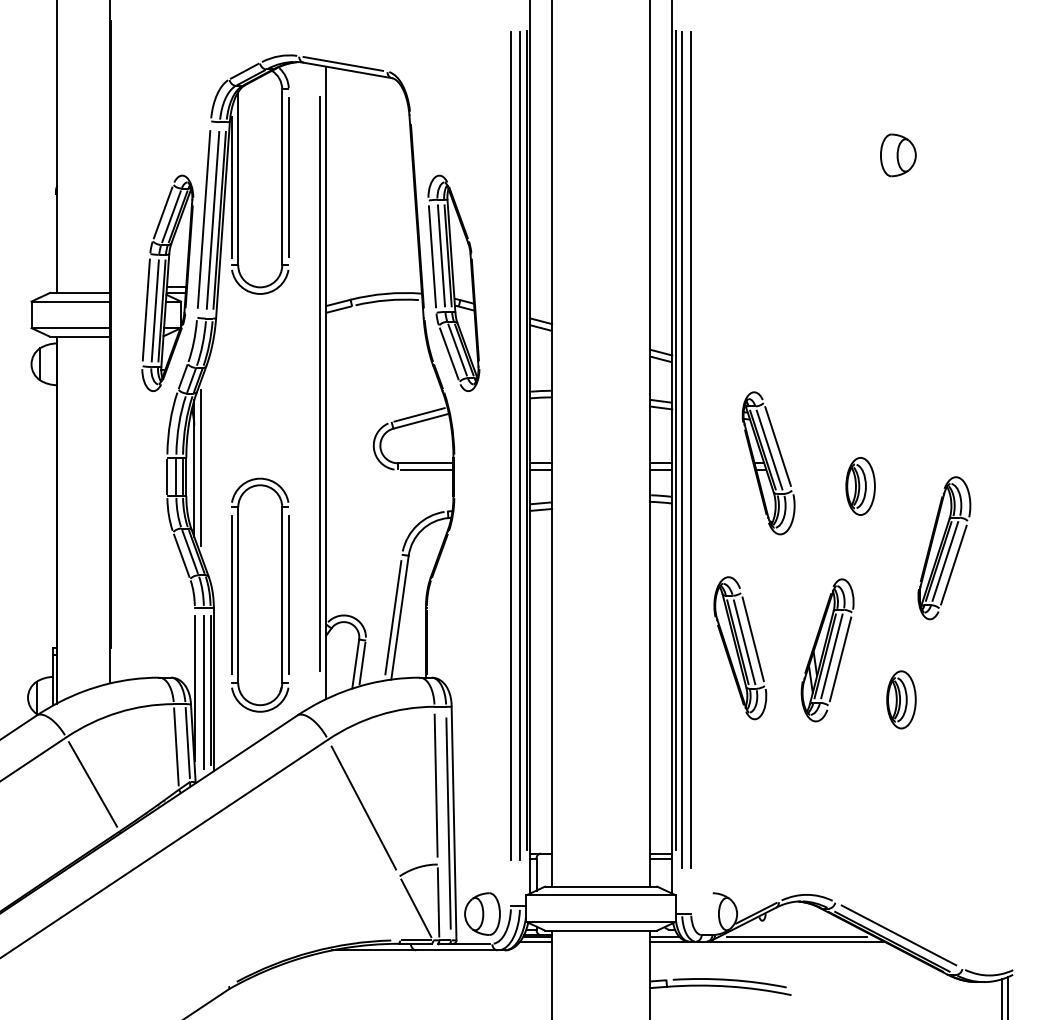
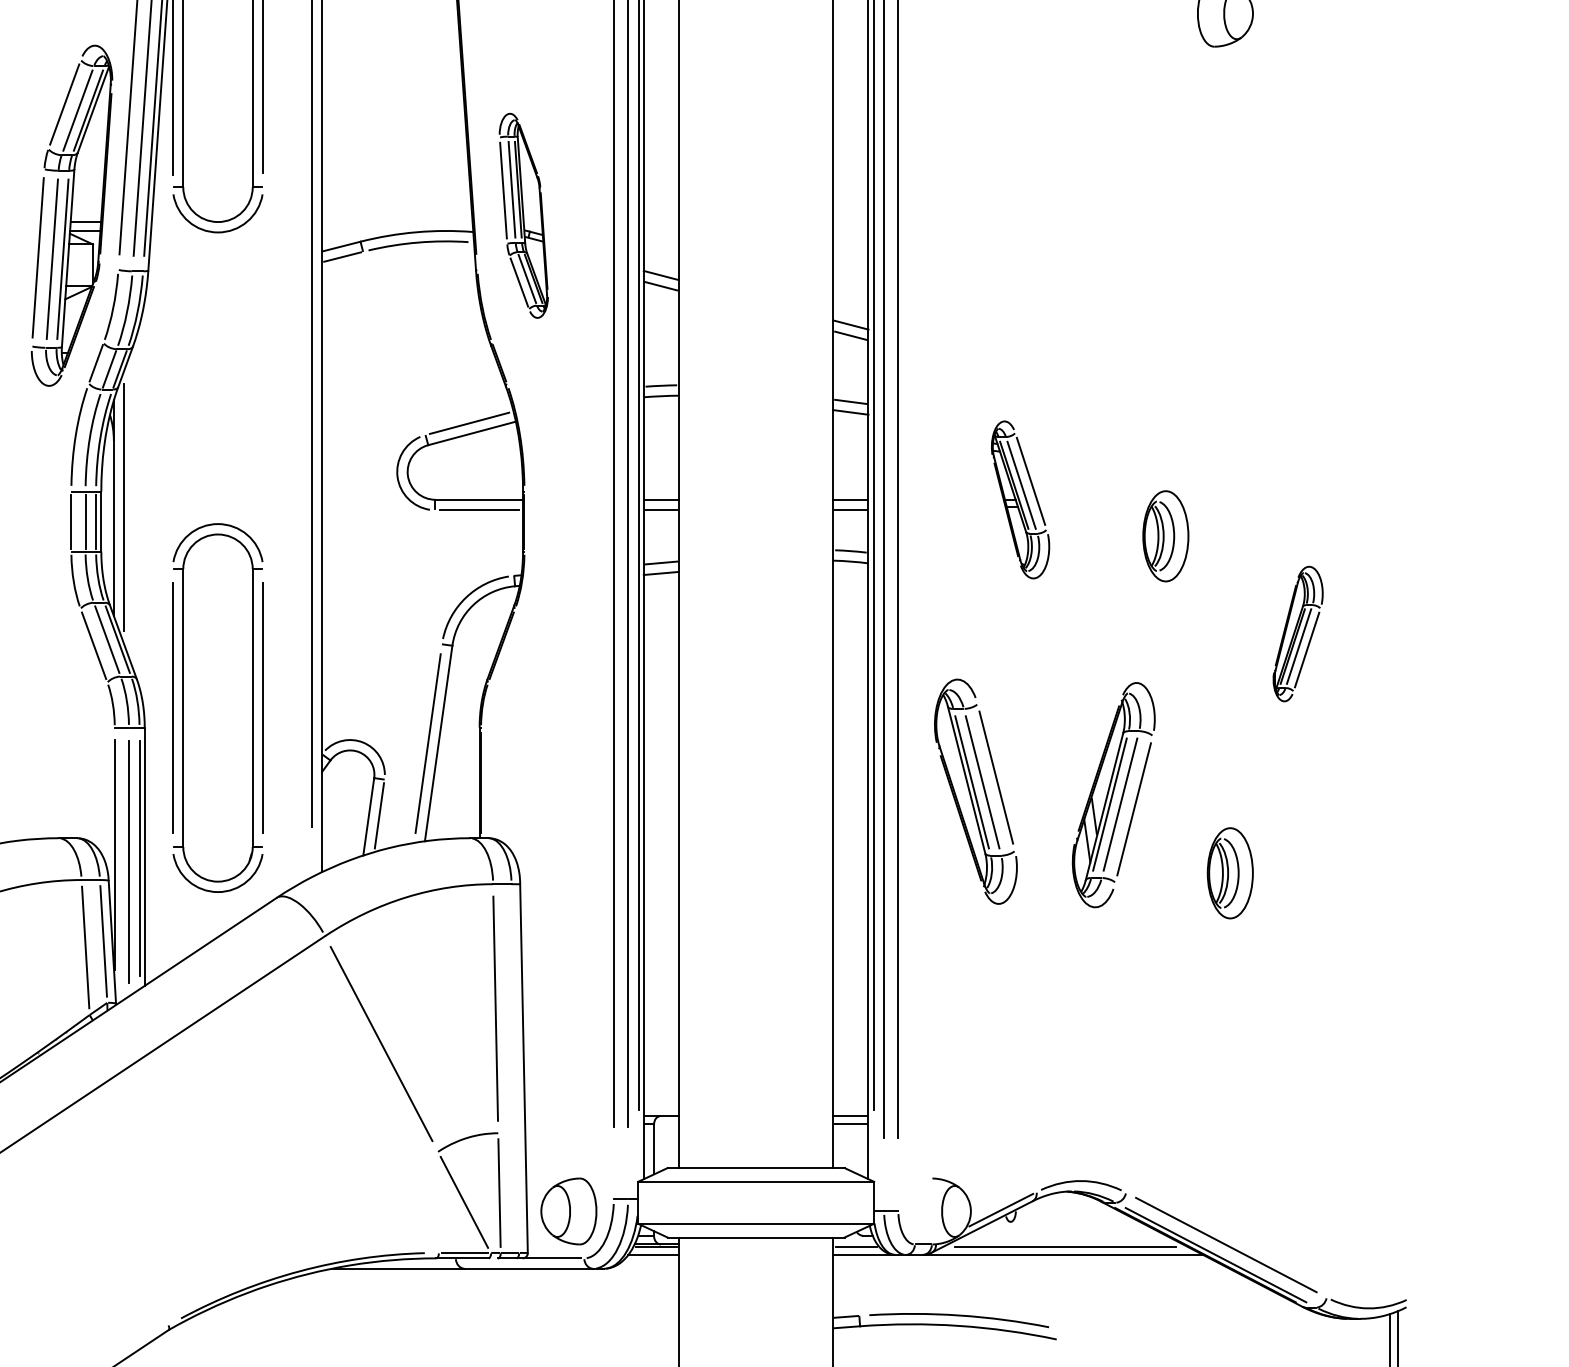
part: (453, 283) -> (523, 215), size x0.6
part: (768, 463) -> (1020, 500), size x0.7
part: (944, 548) -> (1298, 634), size x0.6
line: (448, 823) -> (515, 1068), removed

